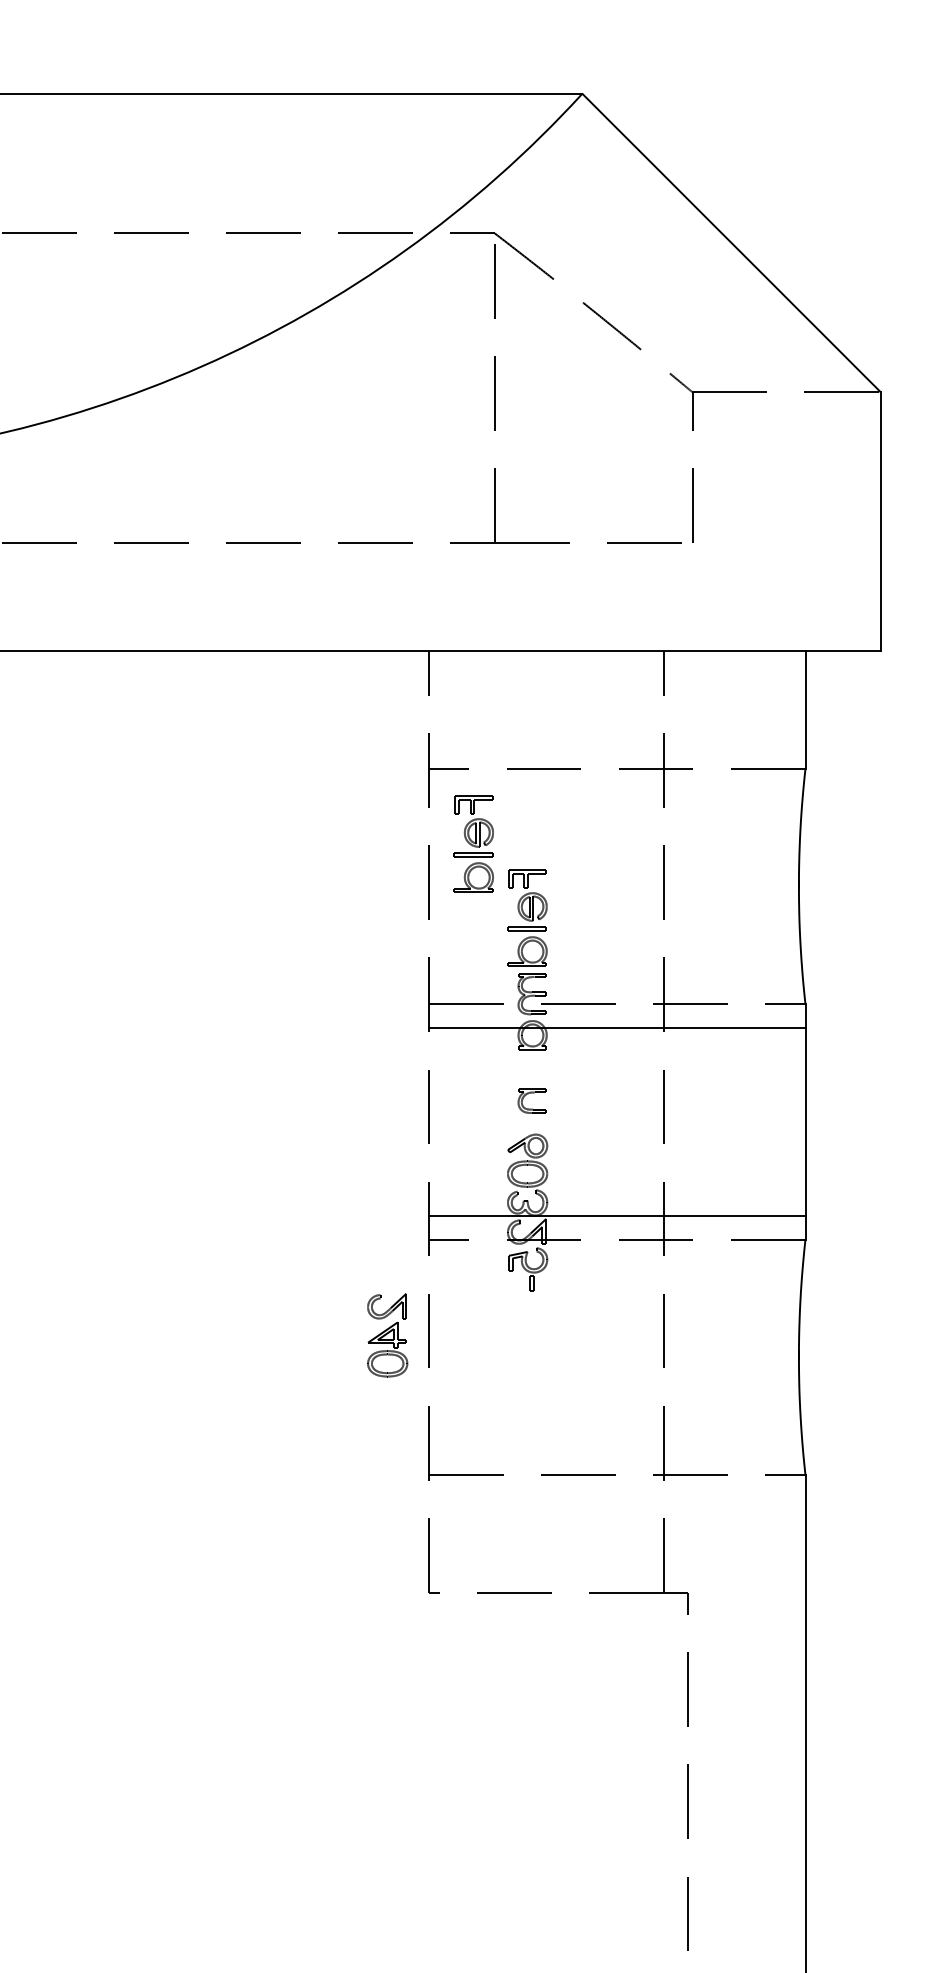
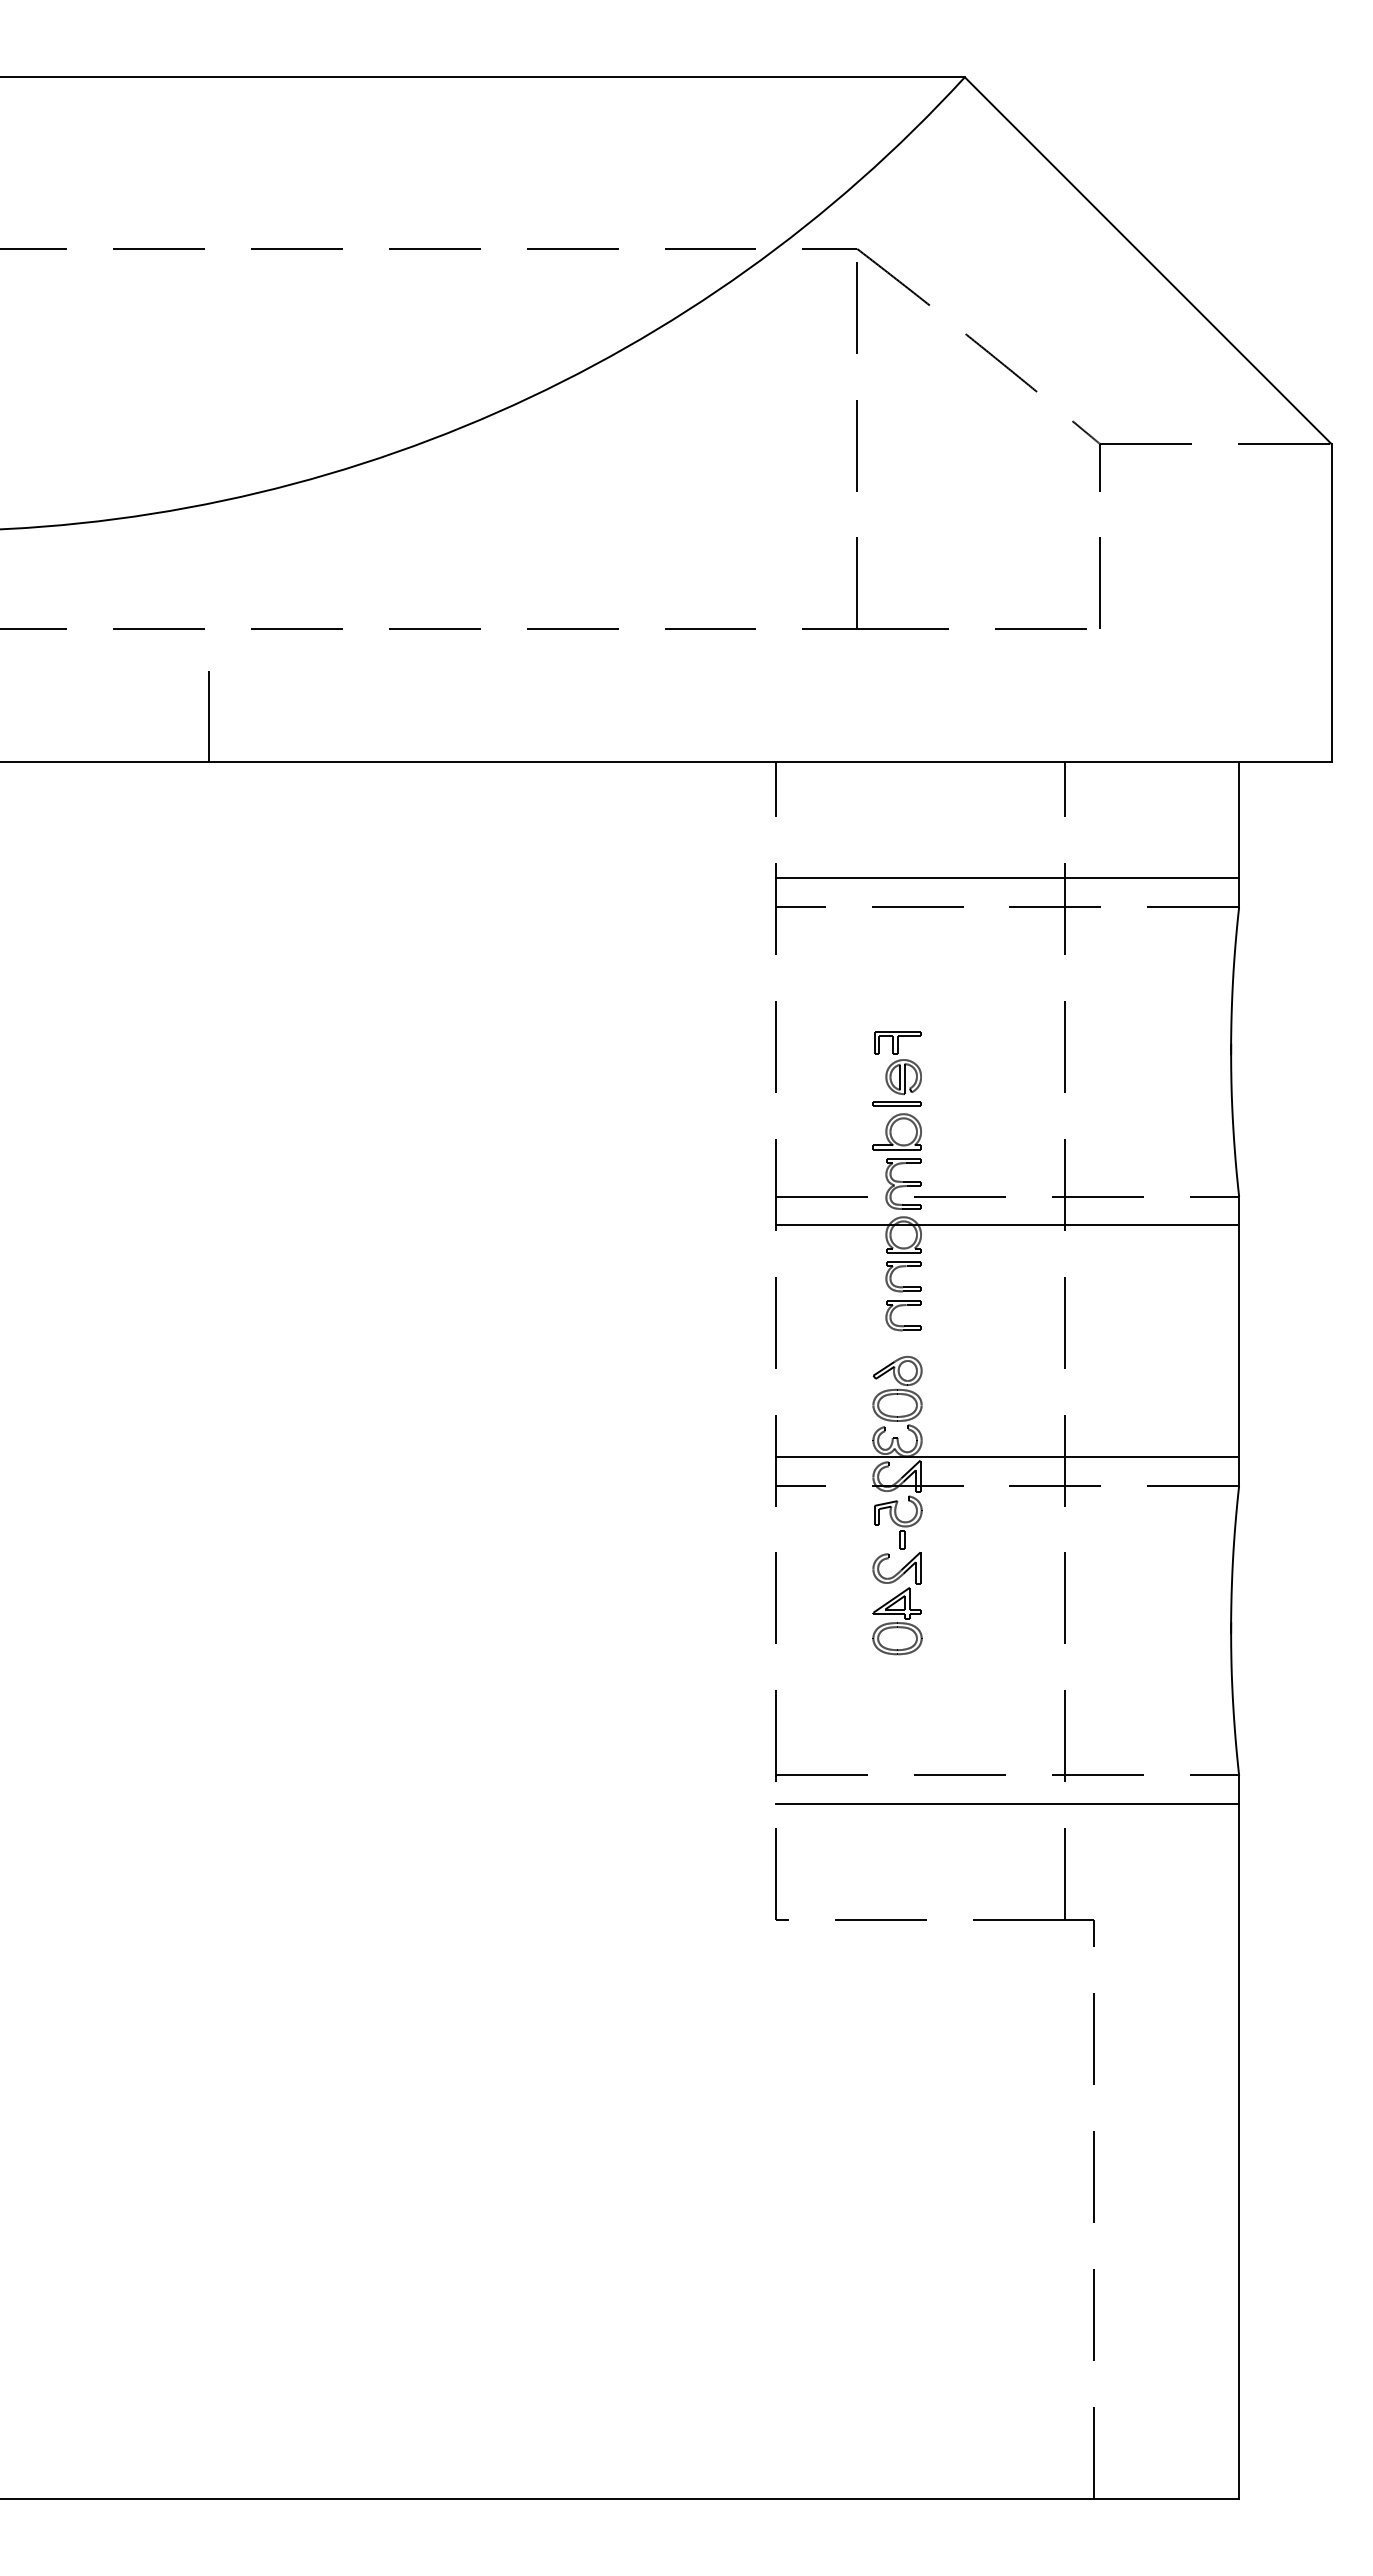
line: (617, 745) -> (1007, 878), added
part: (473, 843) -> (830, 999), removed
part: (532, 1061) -> (903, 1267), added
part: (387, 1335) -> (897, 1603), moved
line: (617, 1498) -> (1007, 1804), added

